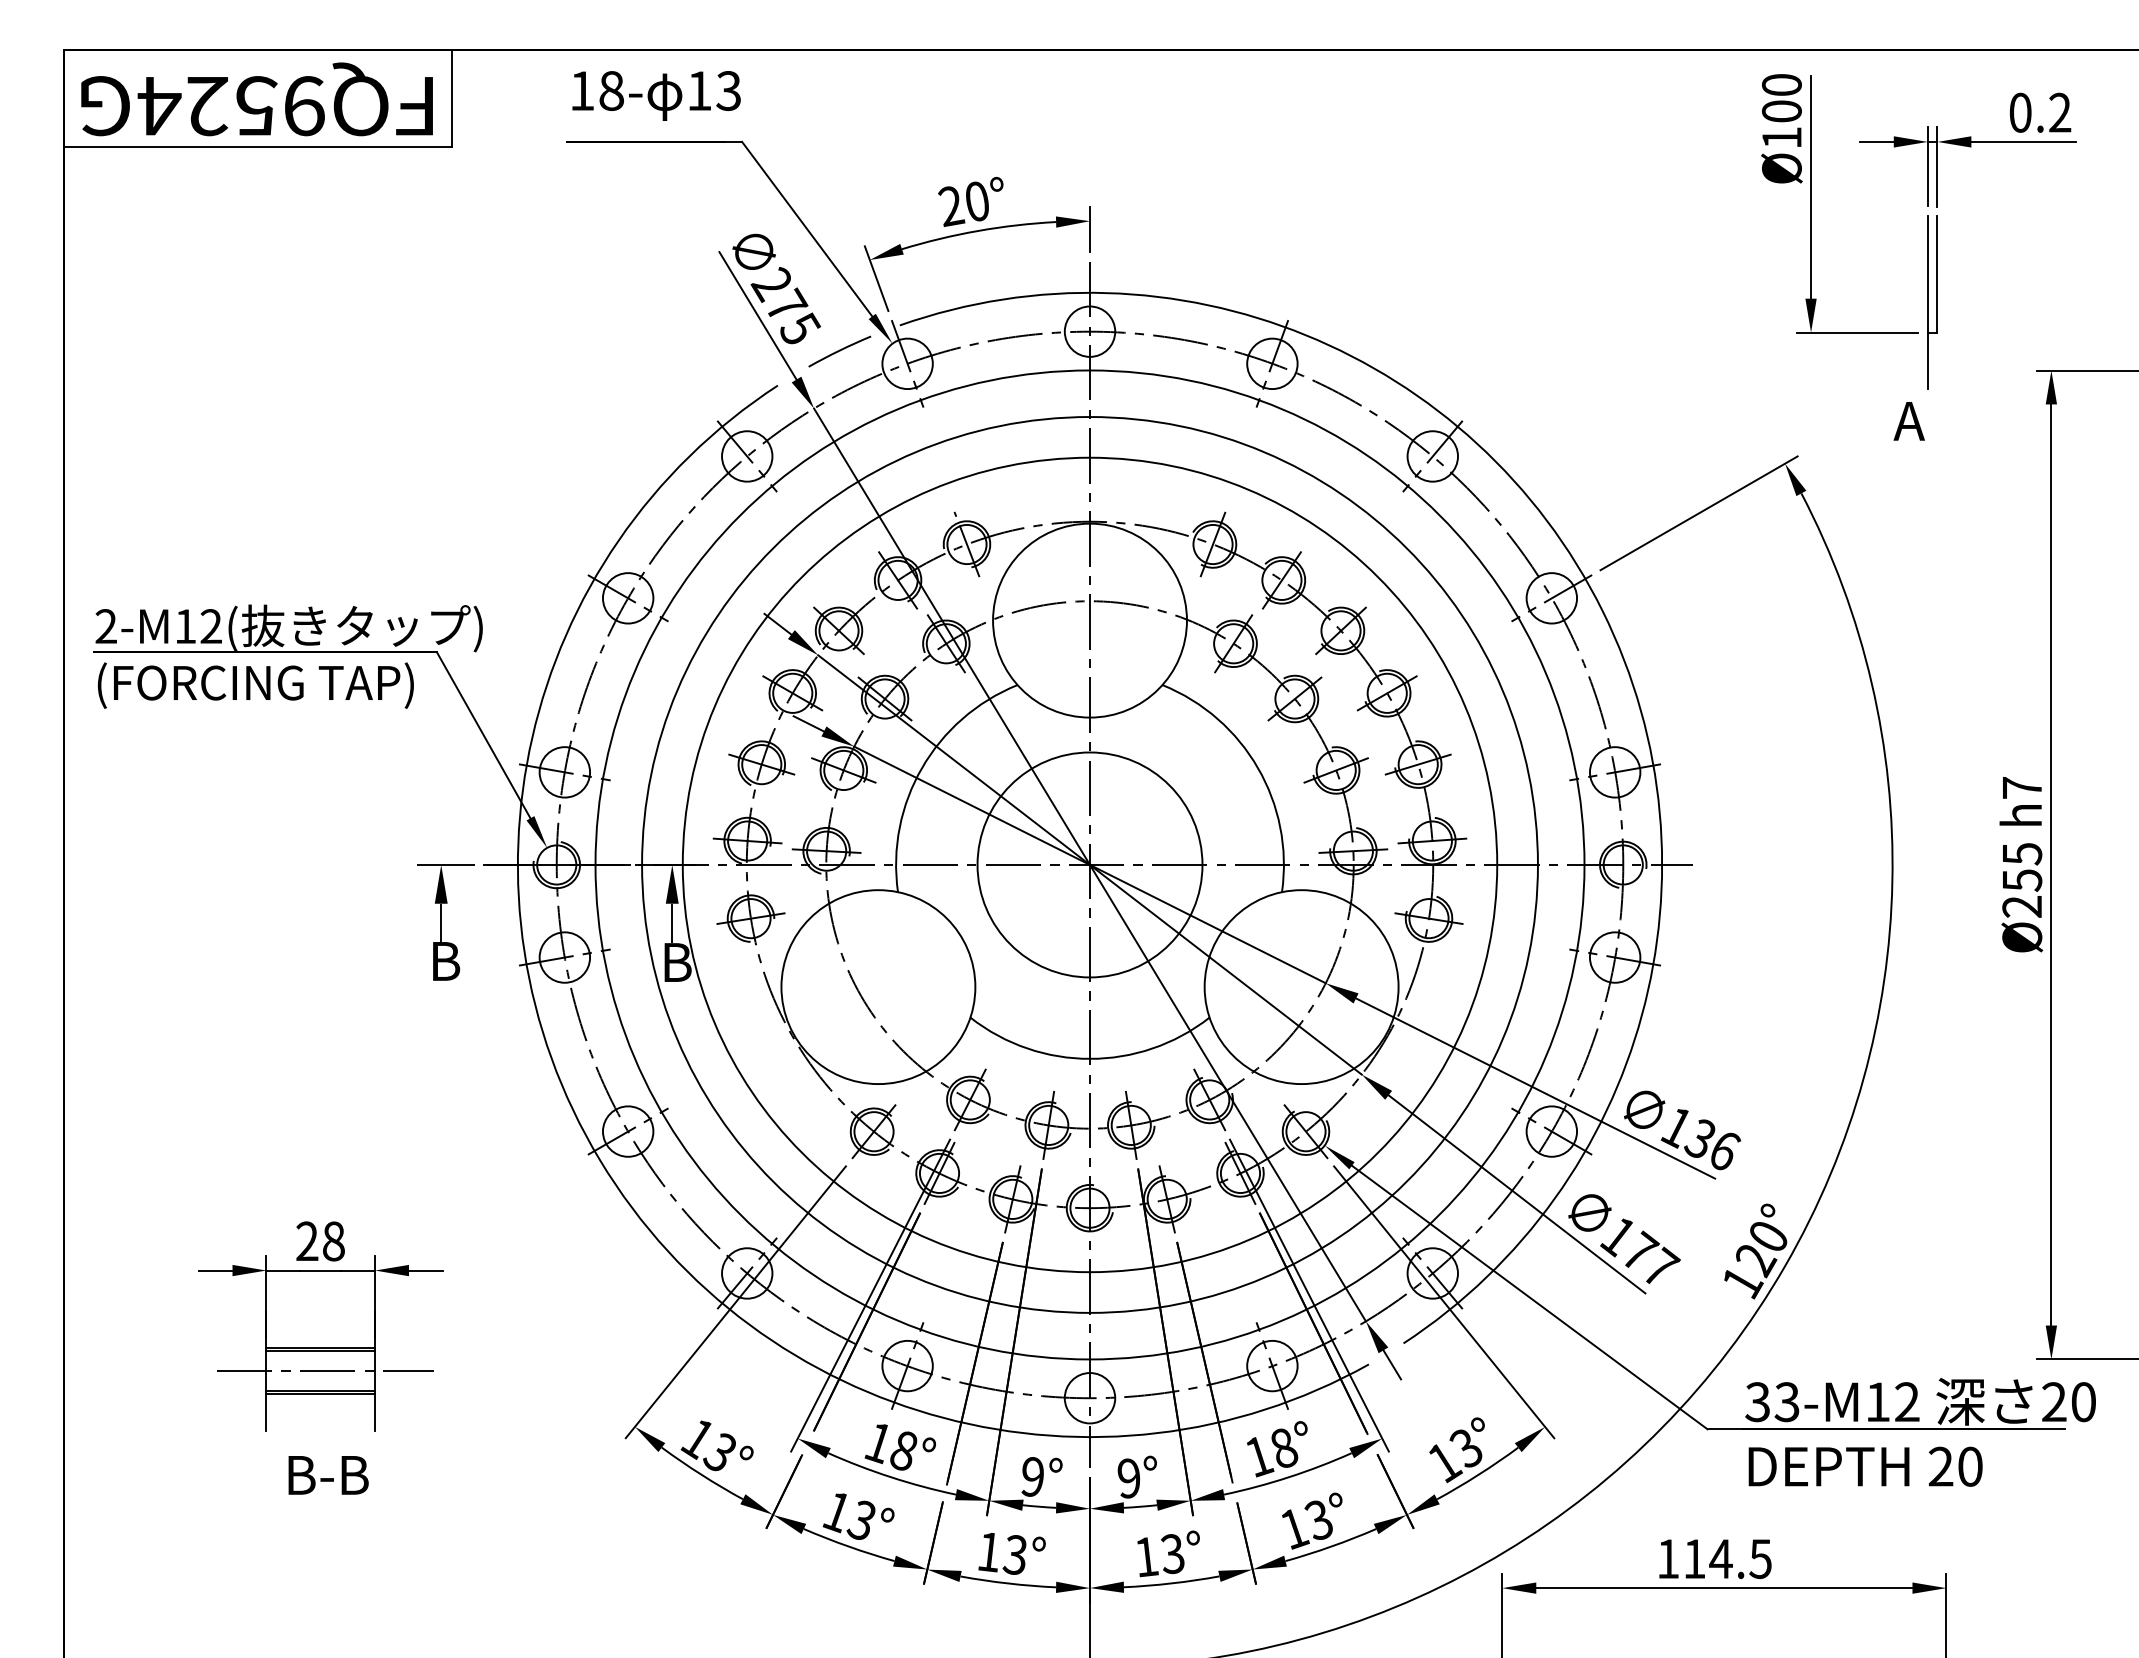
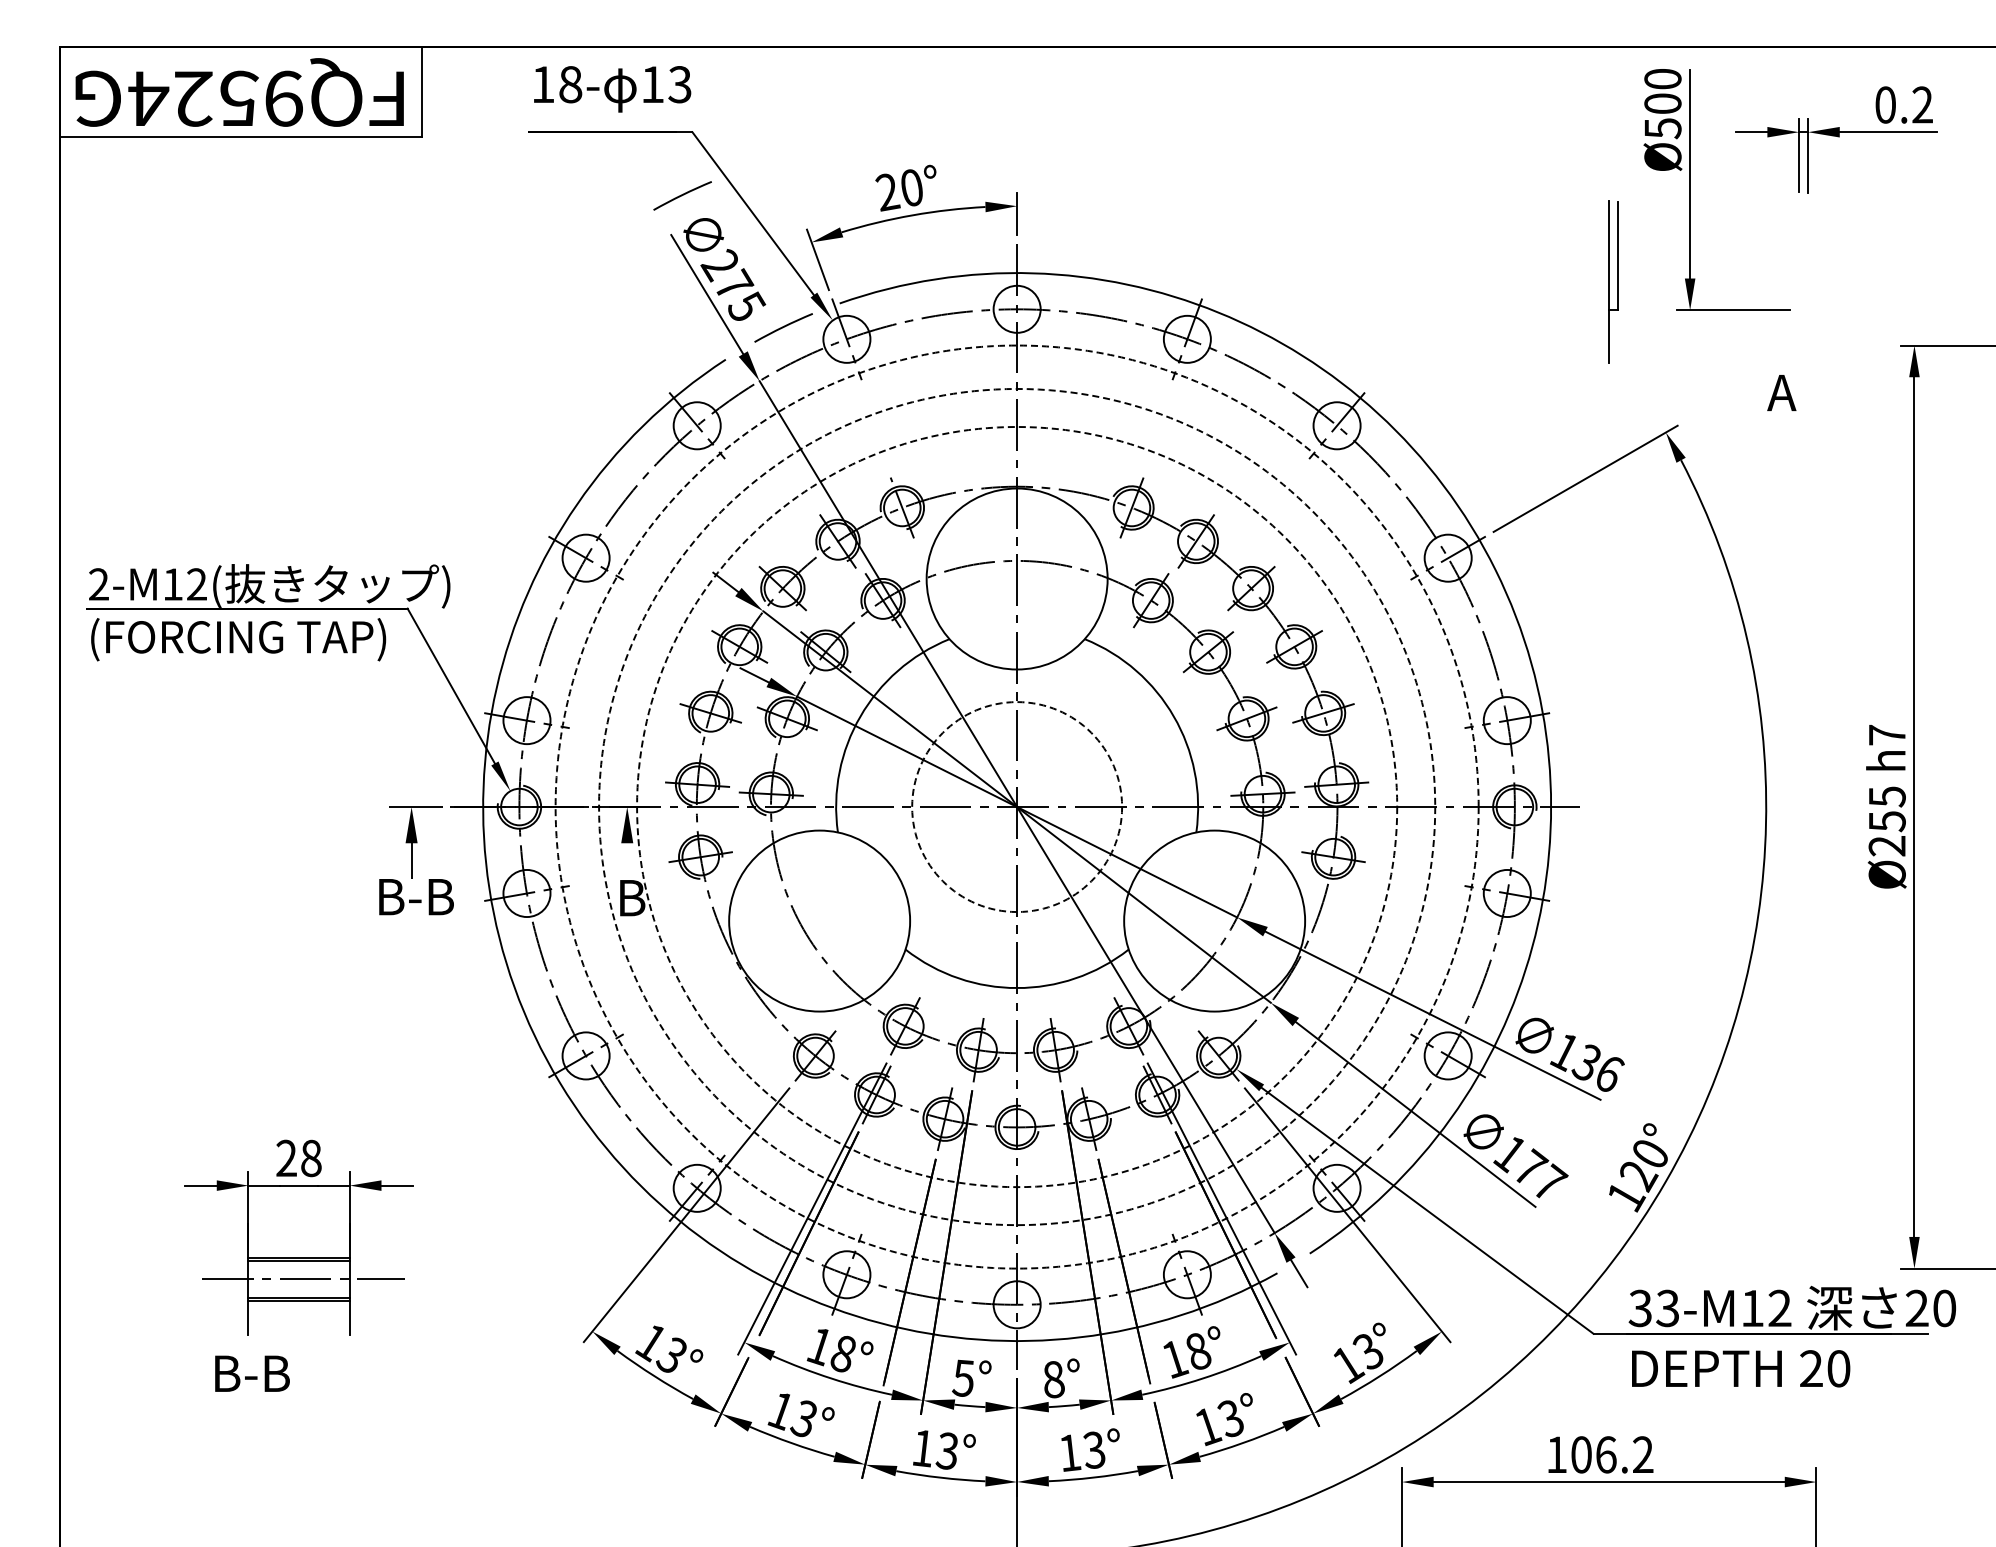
text: (1781, 137) -> (1662, 128), Ø100 -> Ø500
arc: (731, 209) -> (682, 195), added
part: (1932, 301) -> (1613, 281), moved
circle: (1089, 864) -> (1016, 806), solid -> dashed
circle: (1090, 864) -> (1017, 806), solid -> dashed
circle: (1090, 864) -> (1017, 806), solid -> dashed
circle: (1090, 865) -> (1017, 807), solid -> dashed
line: (672, 923) -> (627, 861), removed
text: (446, 961) -> (416, 897), B -> B-B
text: (328, 1475) -> (252, 1373), moved
text: (1031, 1476) -> (962, 1377), 9° -> 5°
text: (1128, 1478) -> (1053, 1379), 9° -> 8°
text: (1727, 1558) -> (1612, 1454), 114.5 -> 106.2

